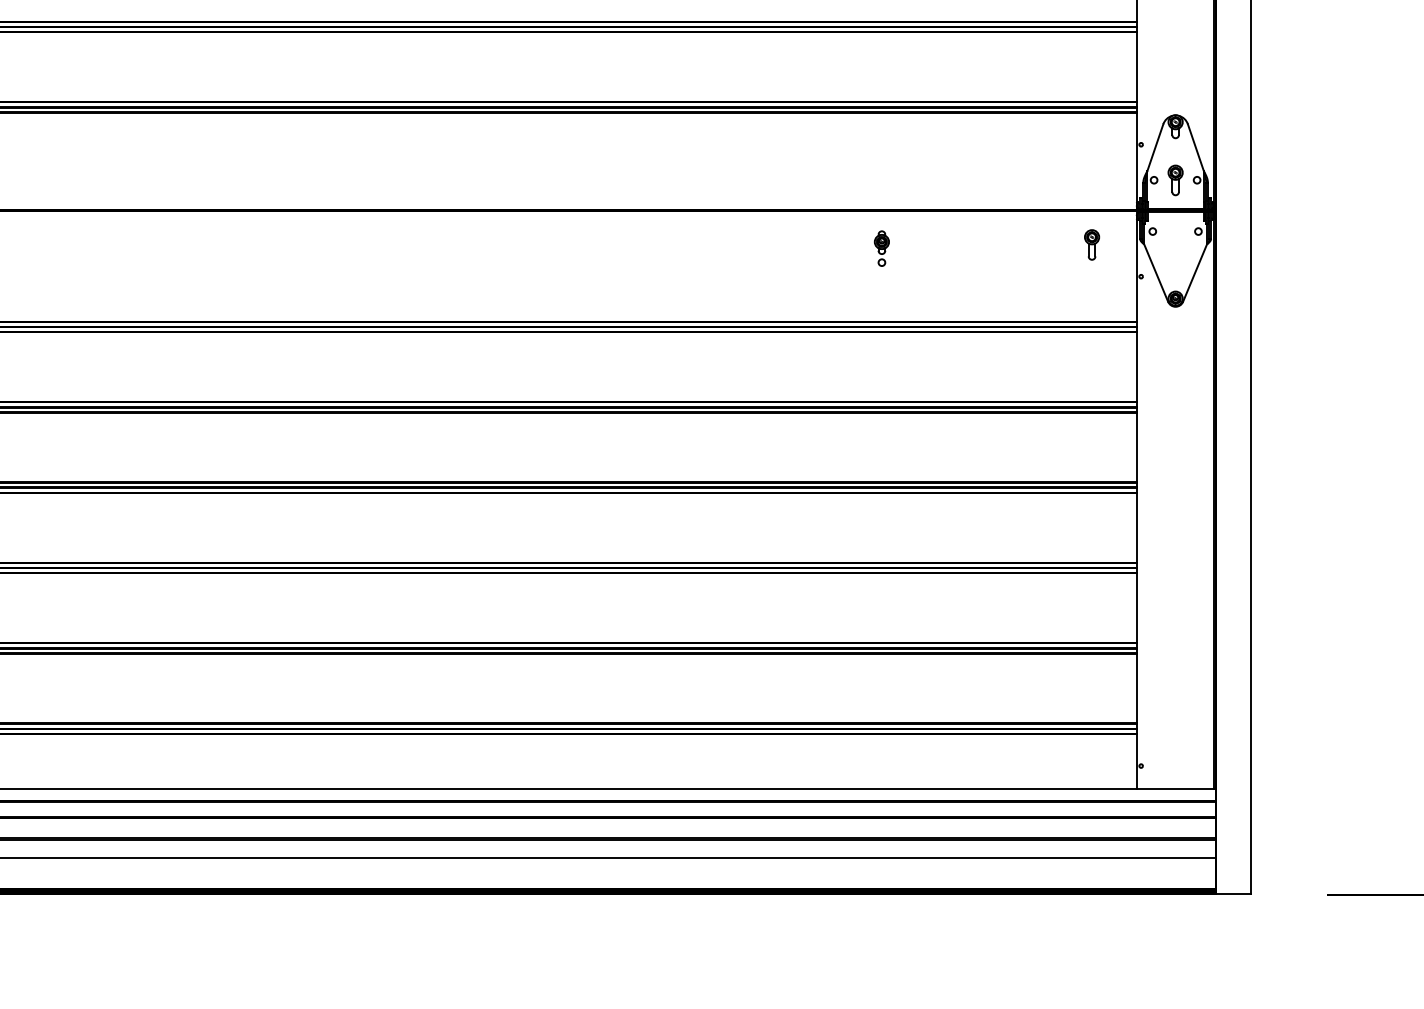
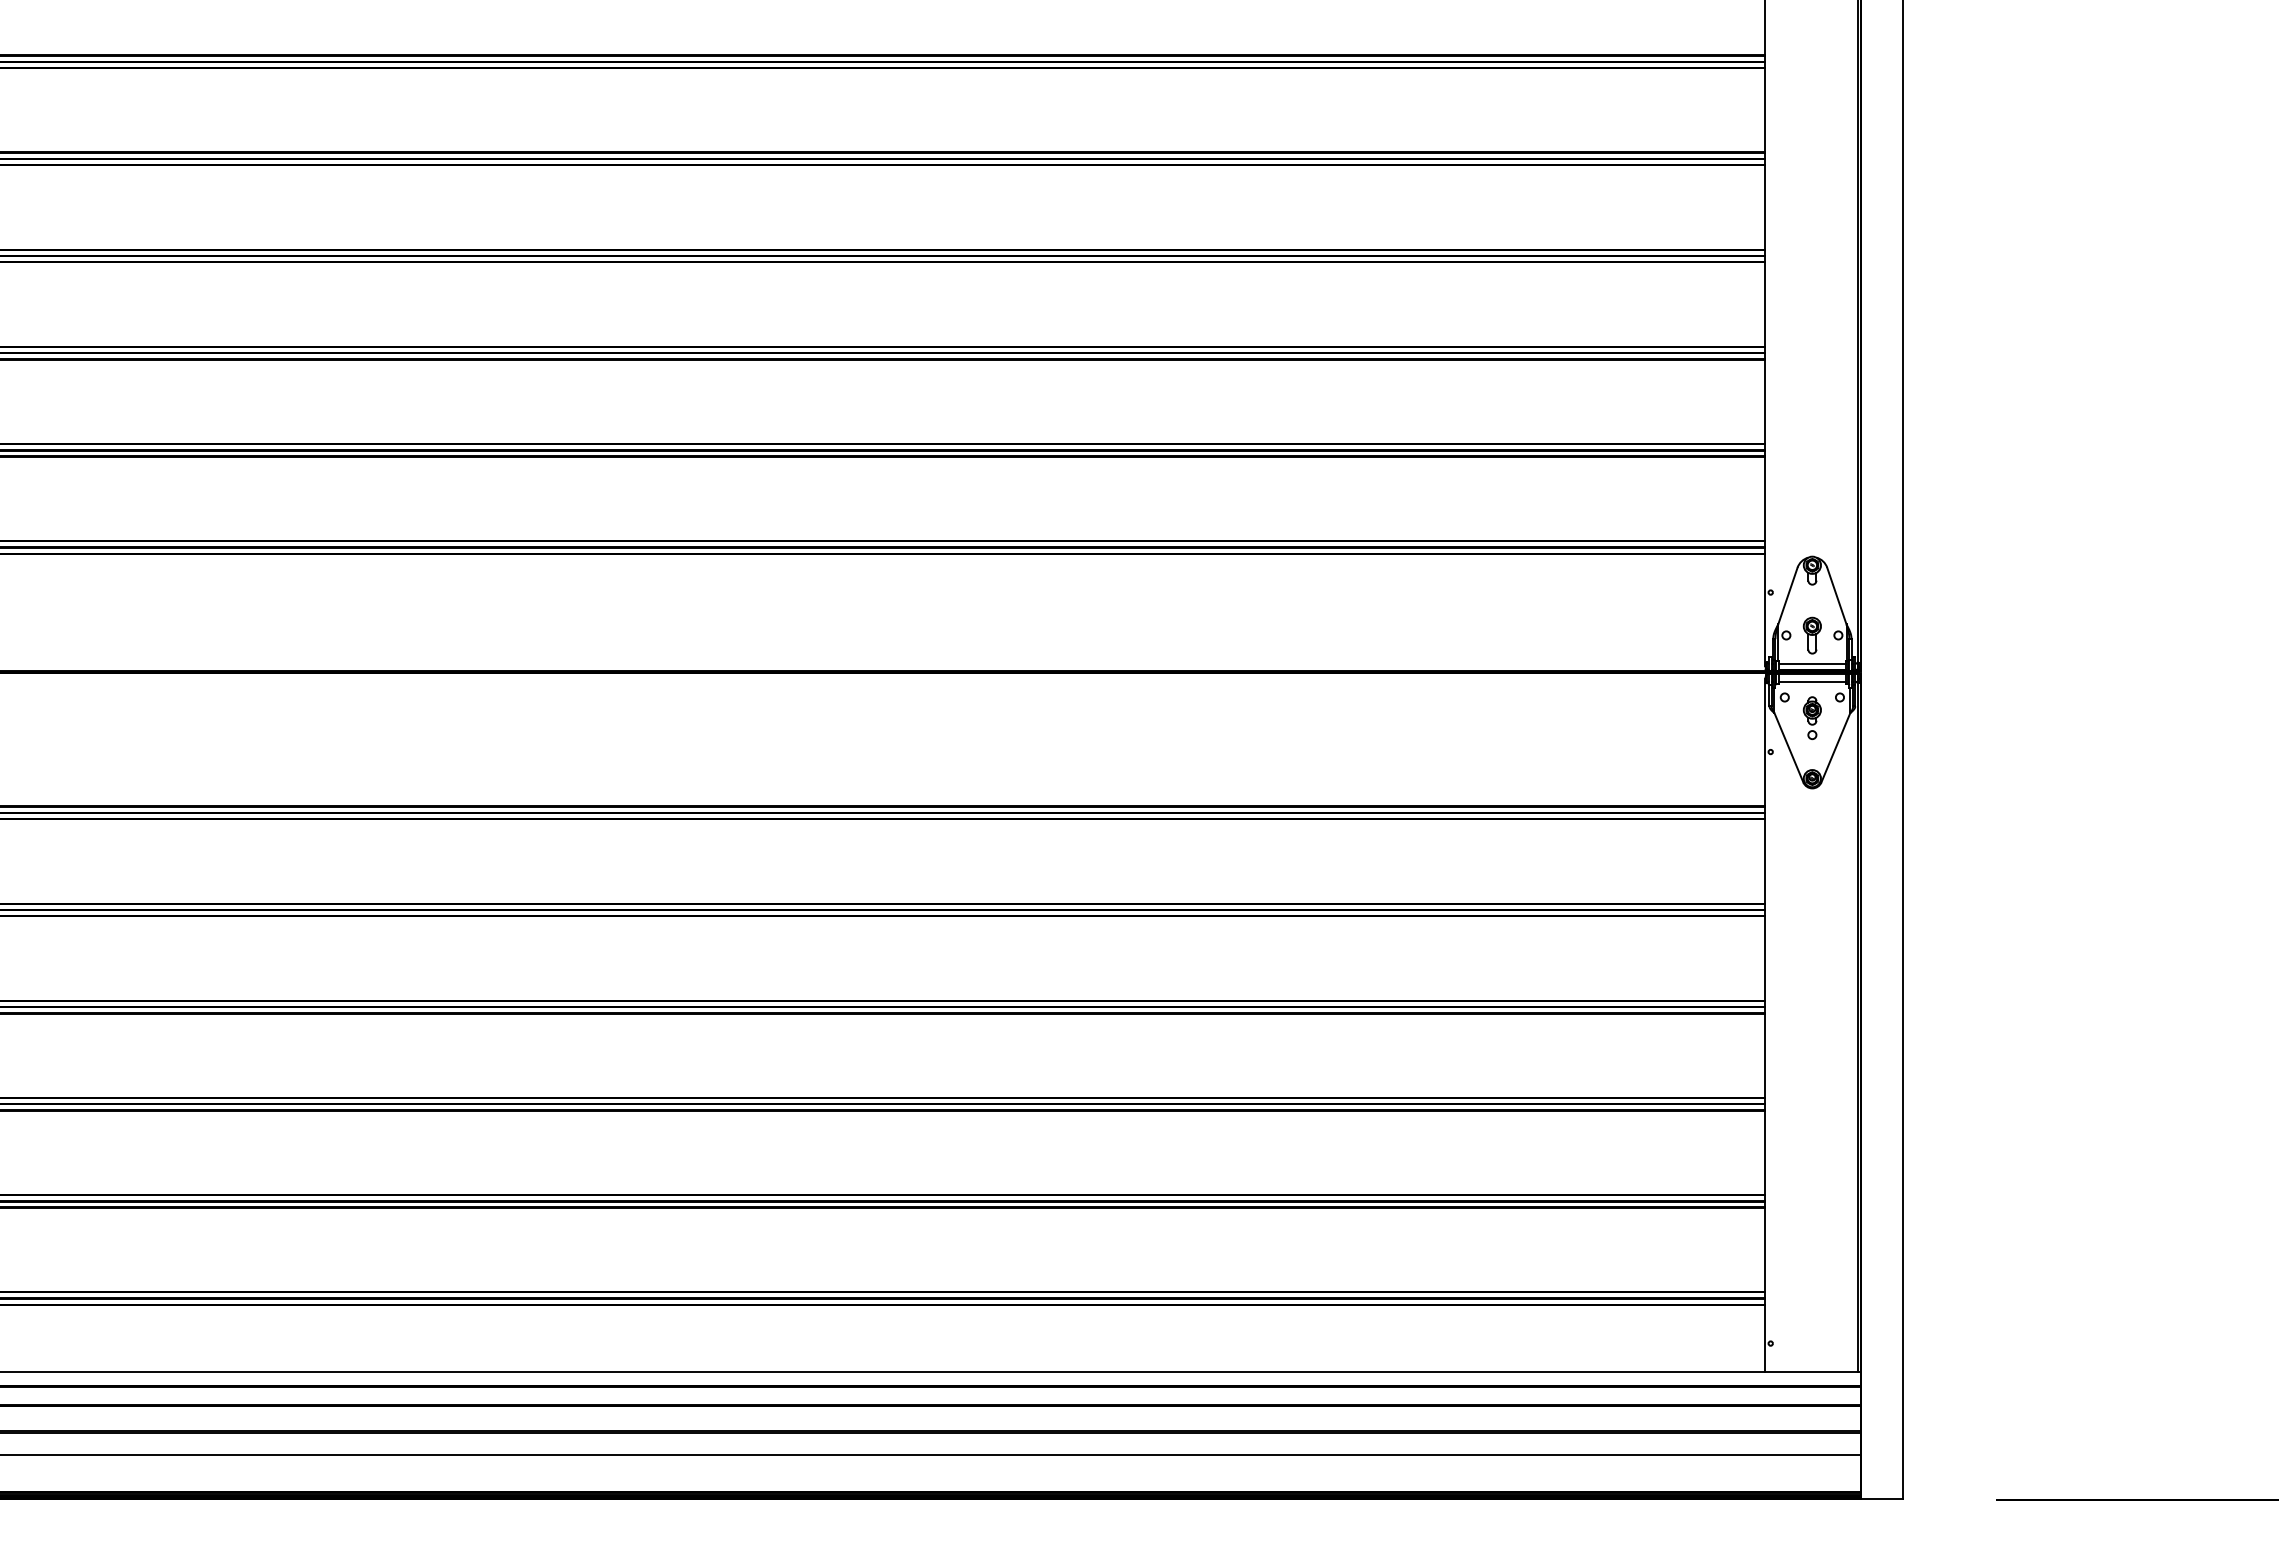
line: (1175, 203) -> (1812, 663), added
line: (1175, 218) -> (1812, 681), added
part: (1091, 244) -> (1710, 713), removed
part: (881, 248) -> (1811, 717), moved

